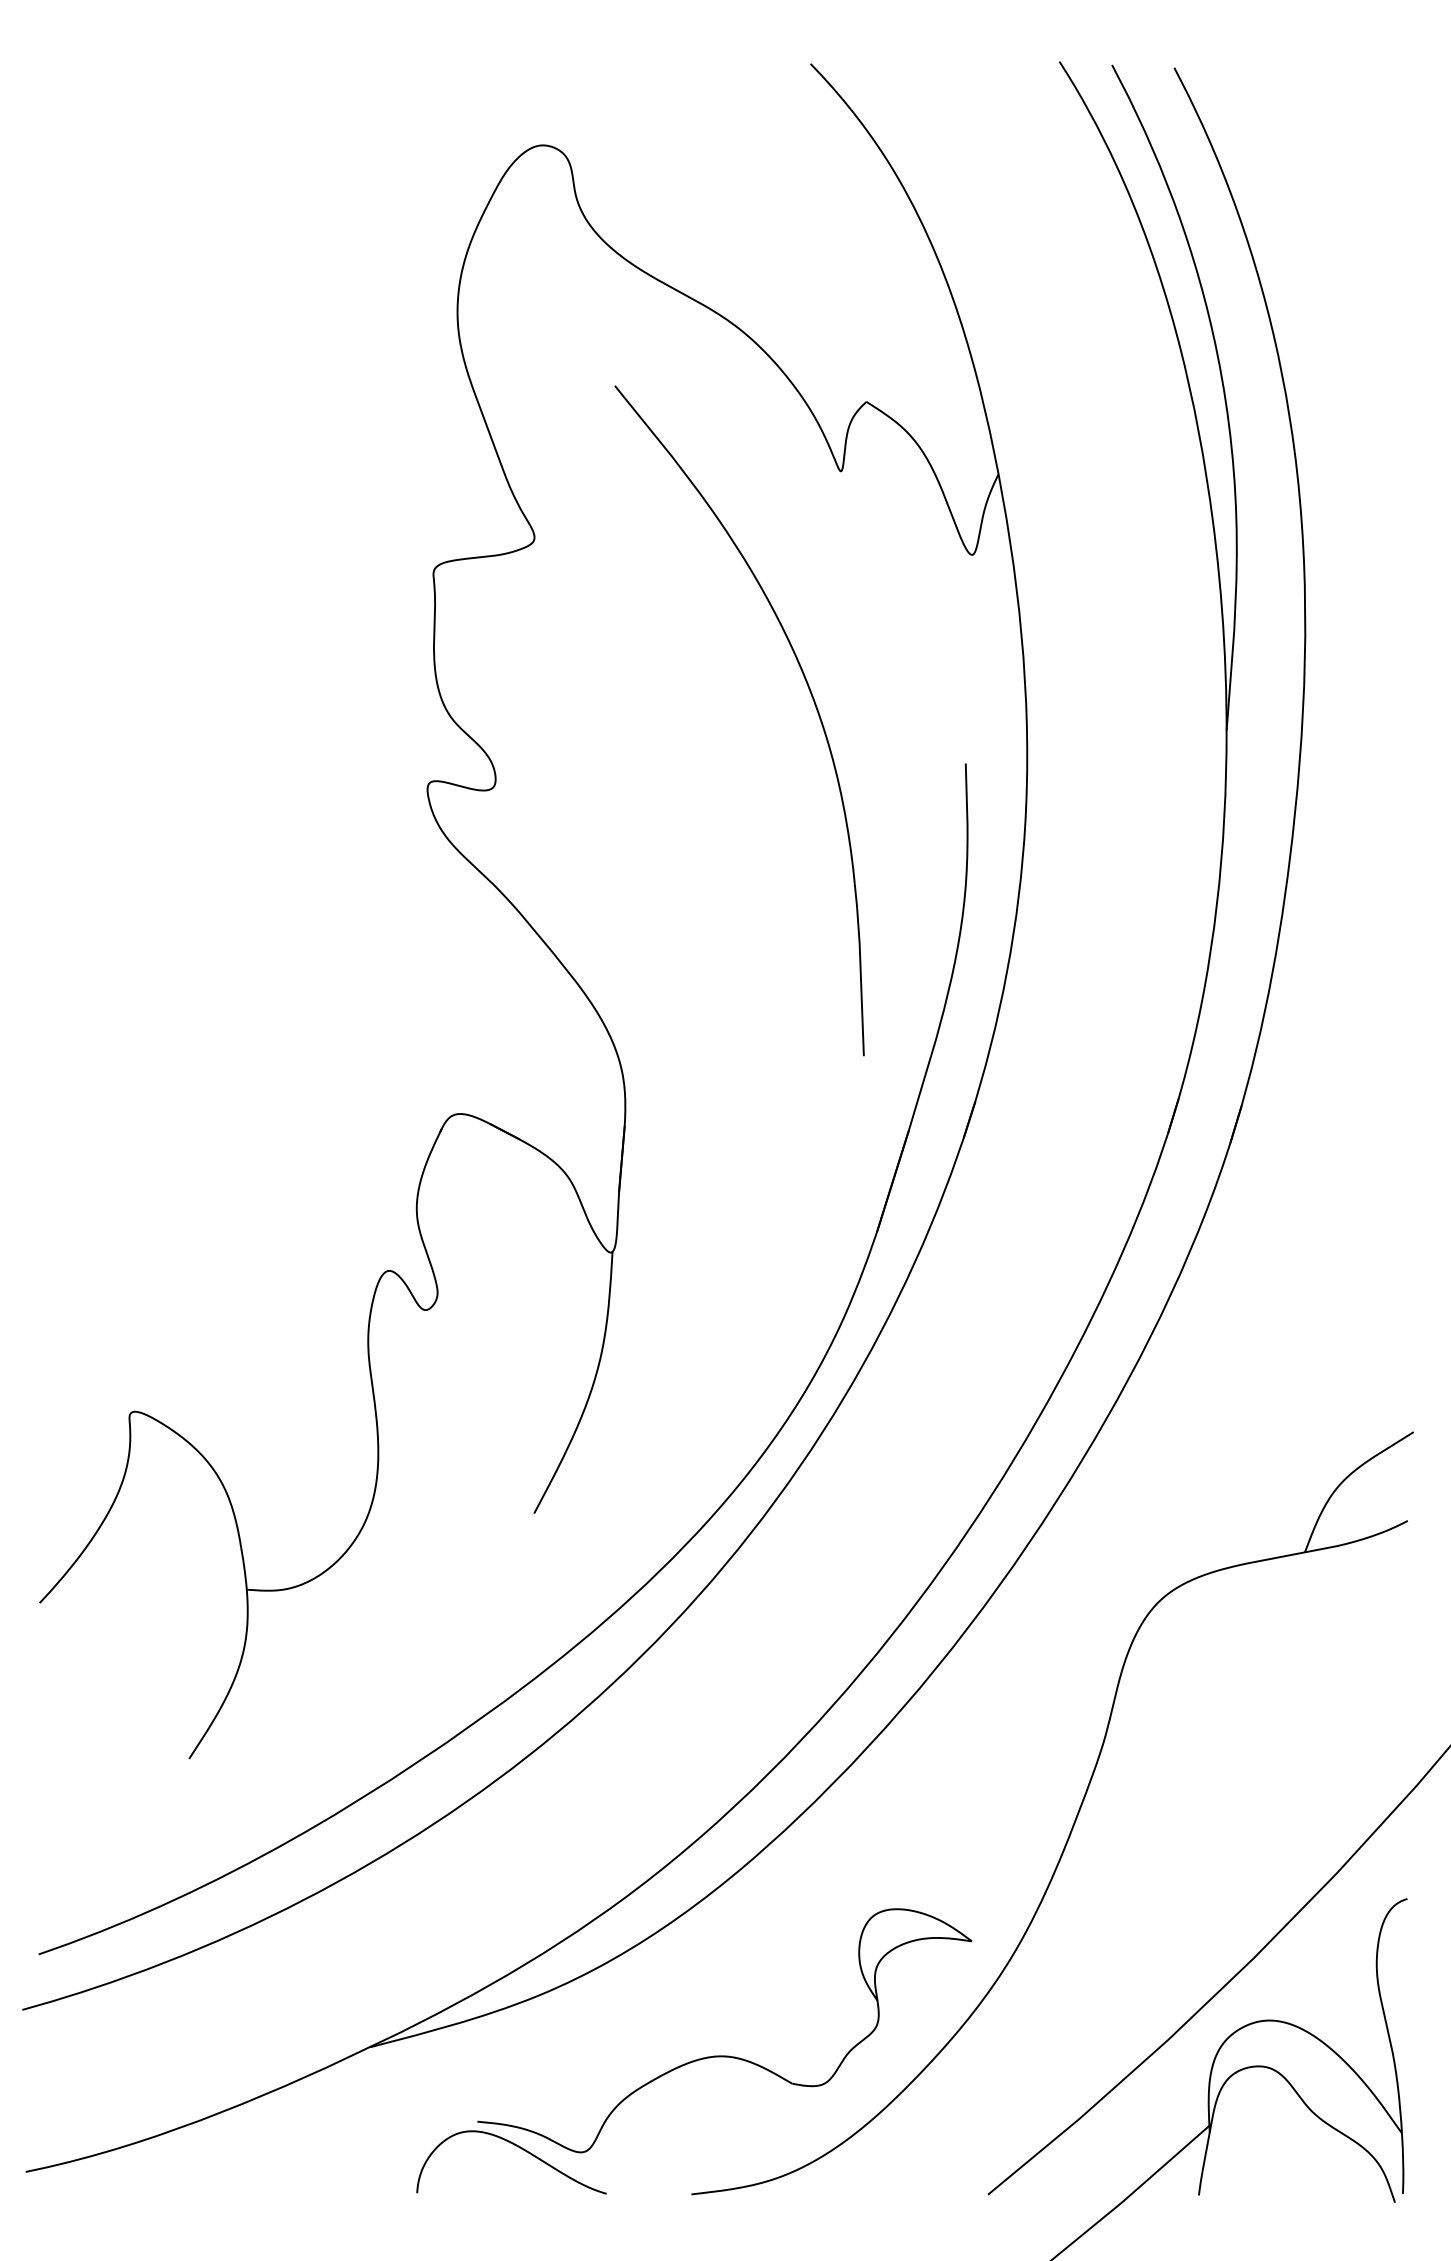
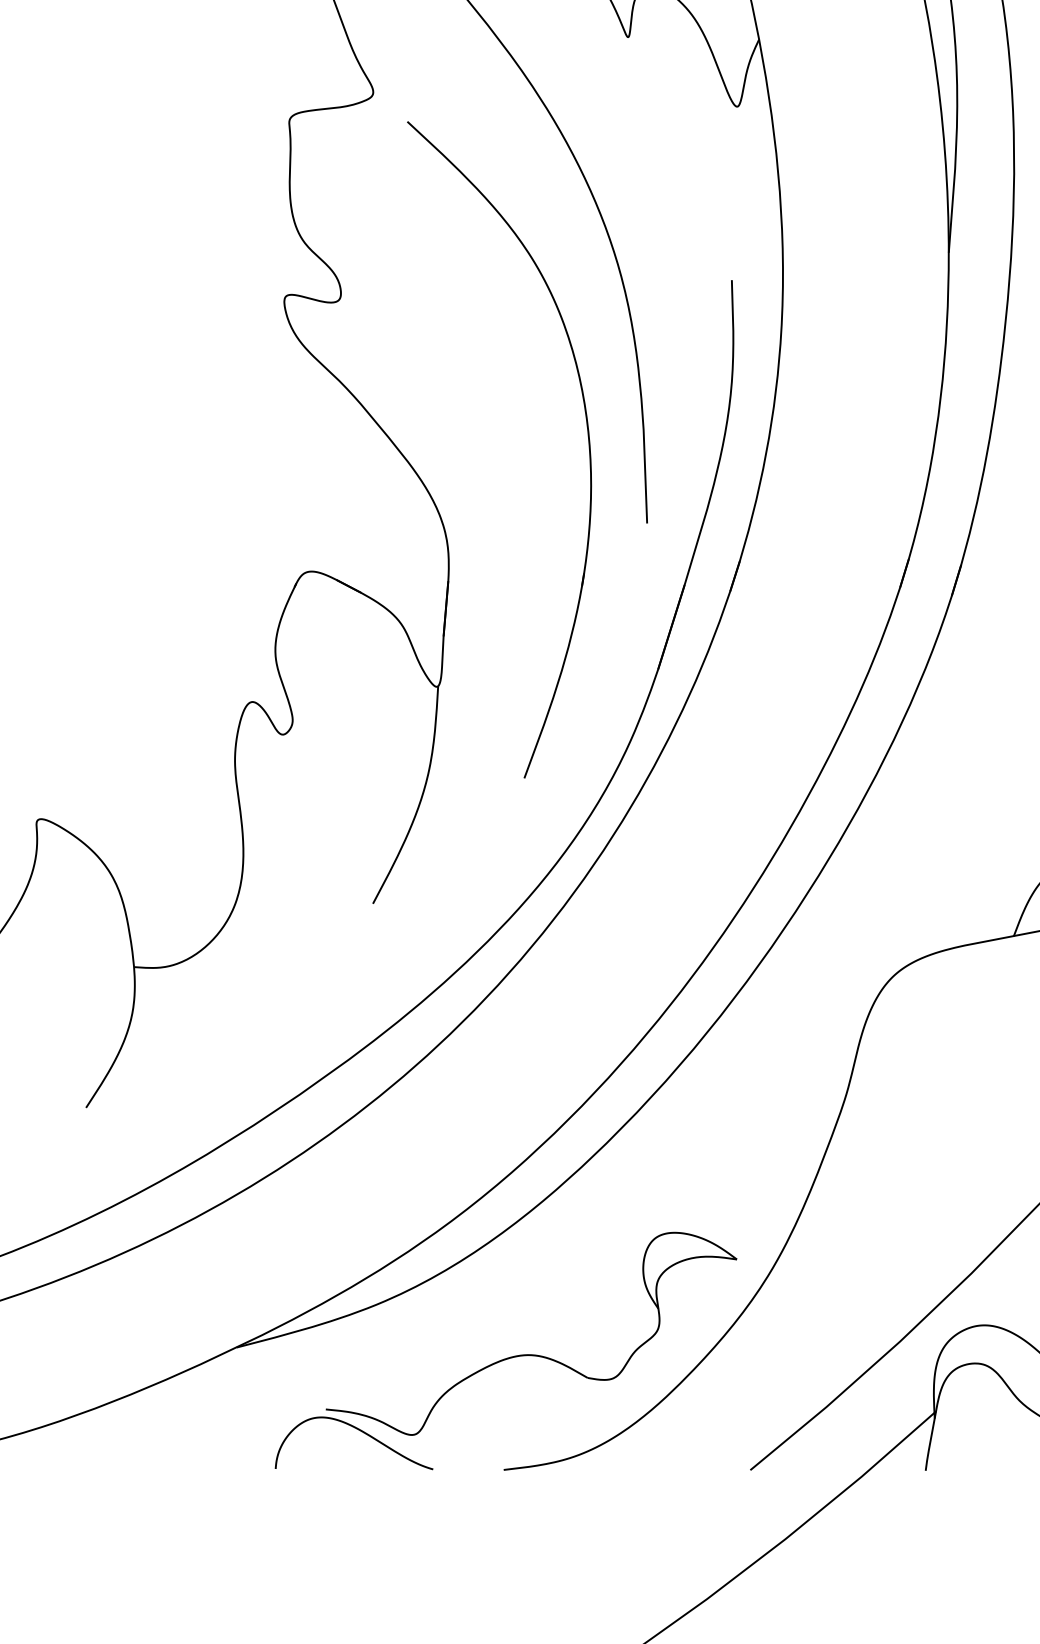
part: (792, 952) -> (587, 437), added

